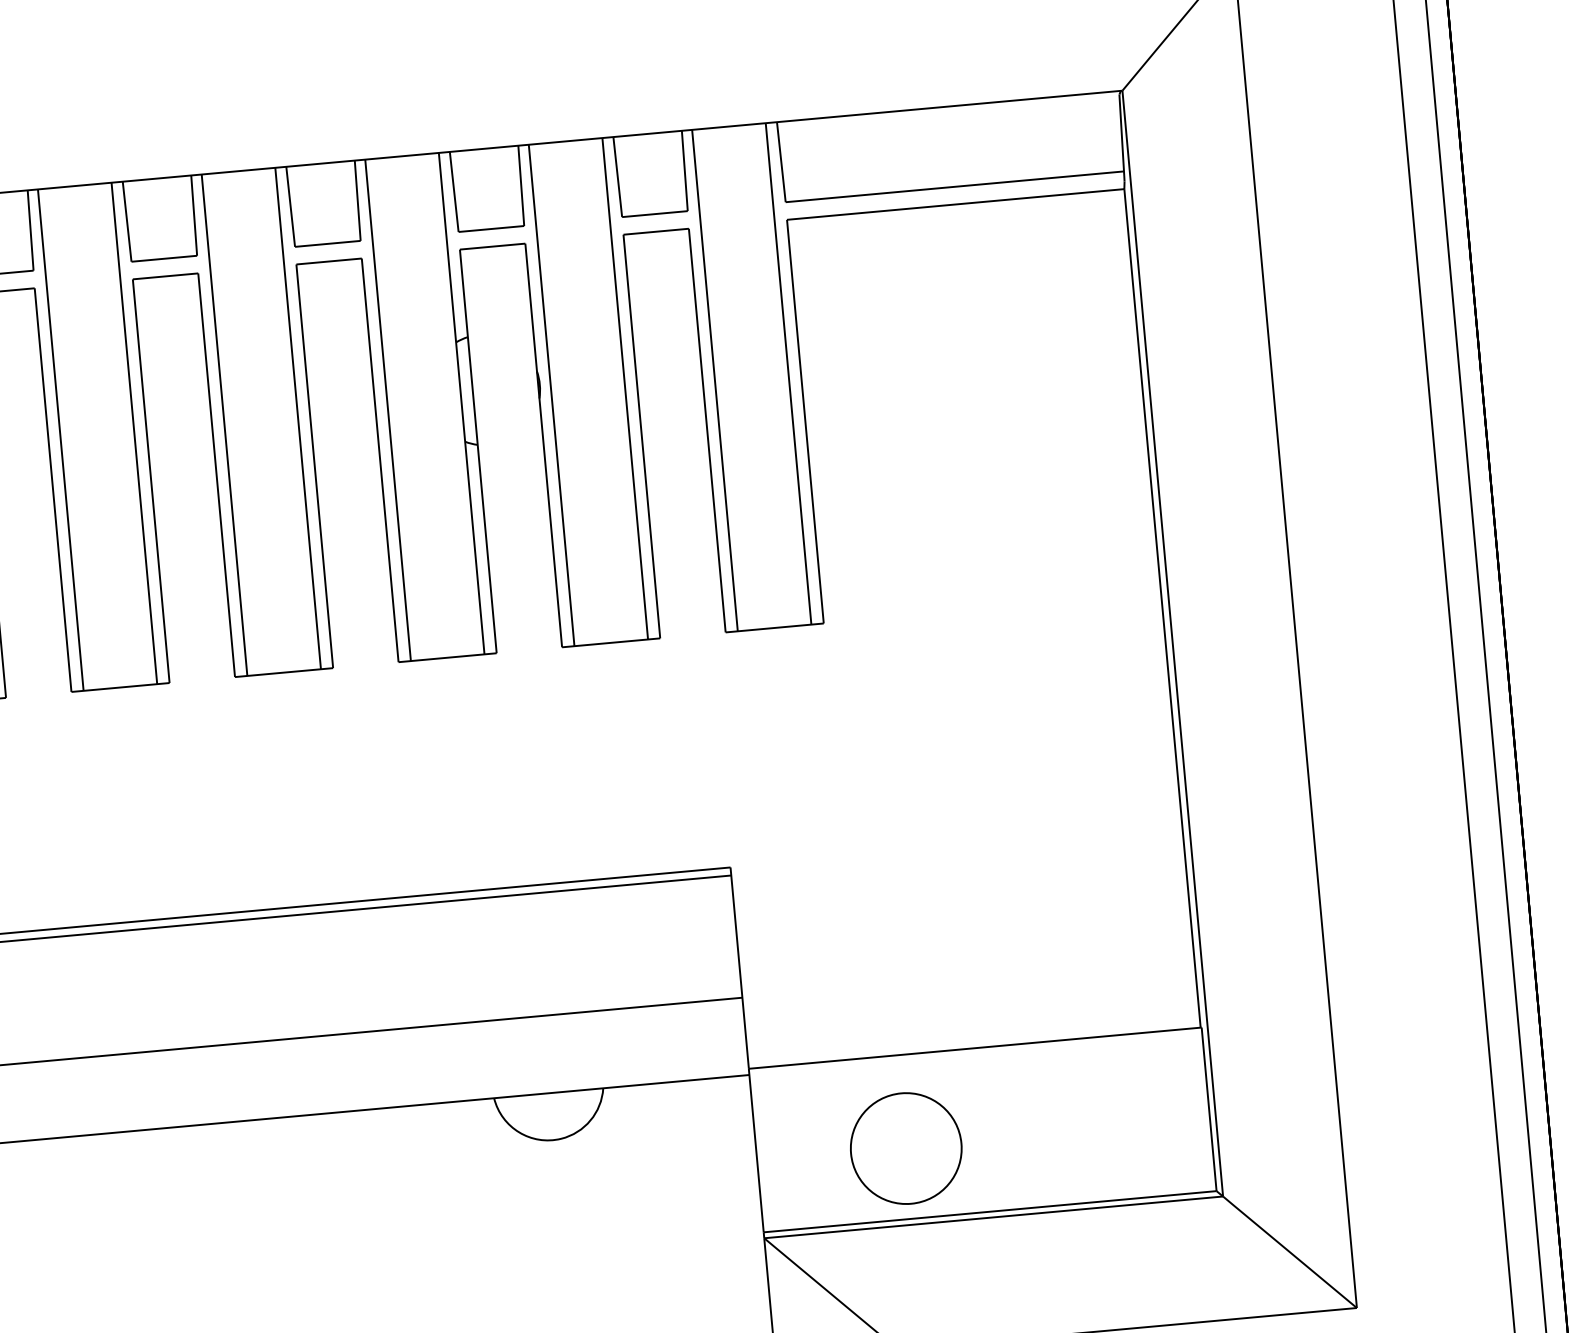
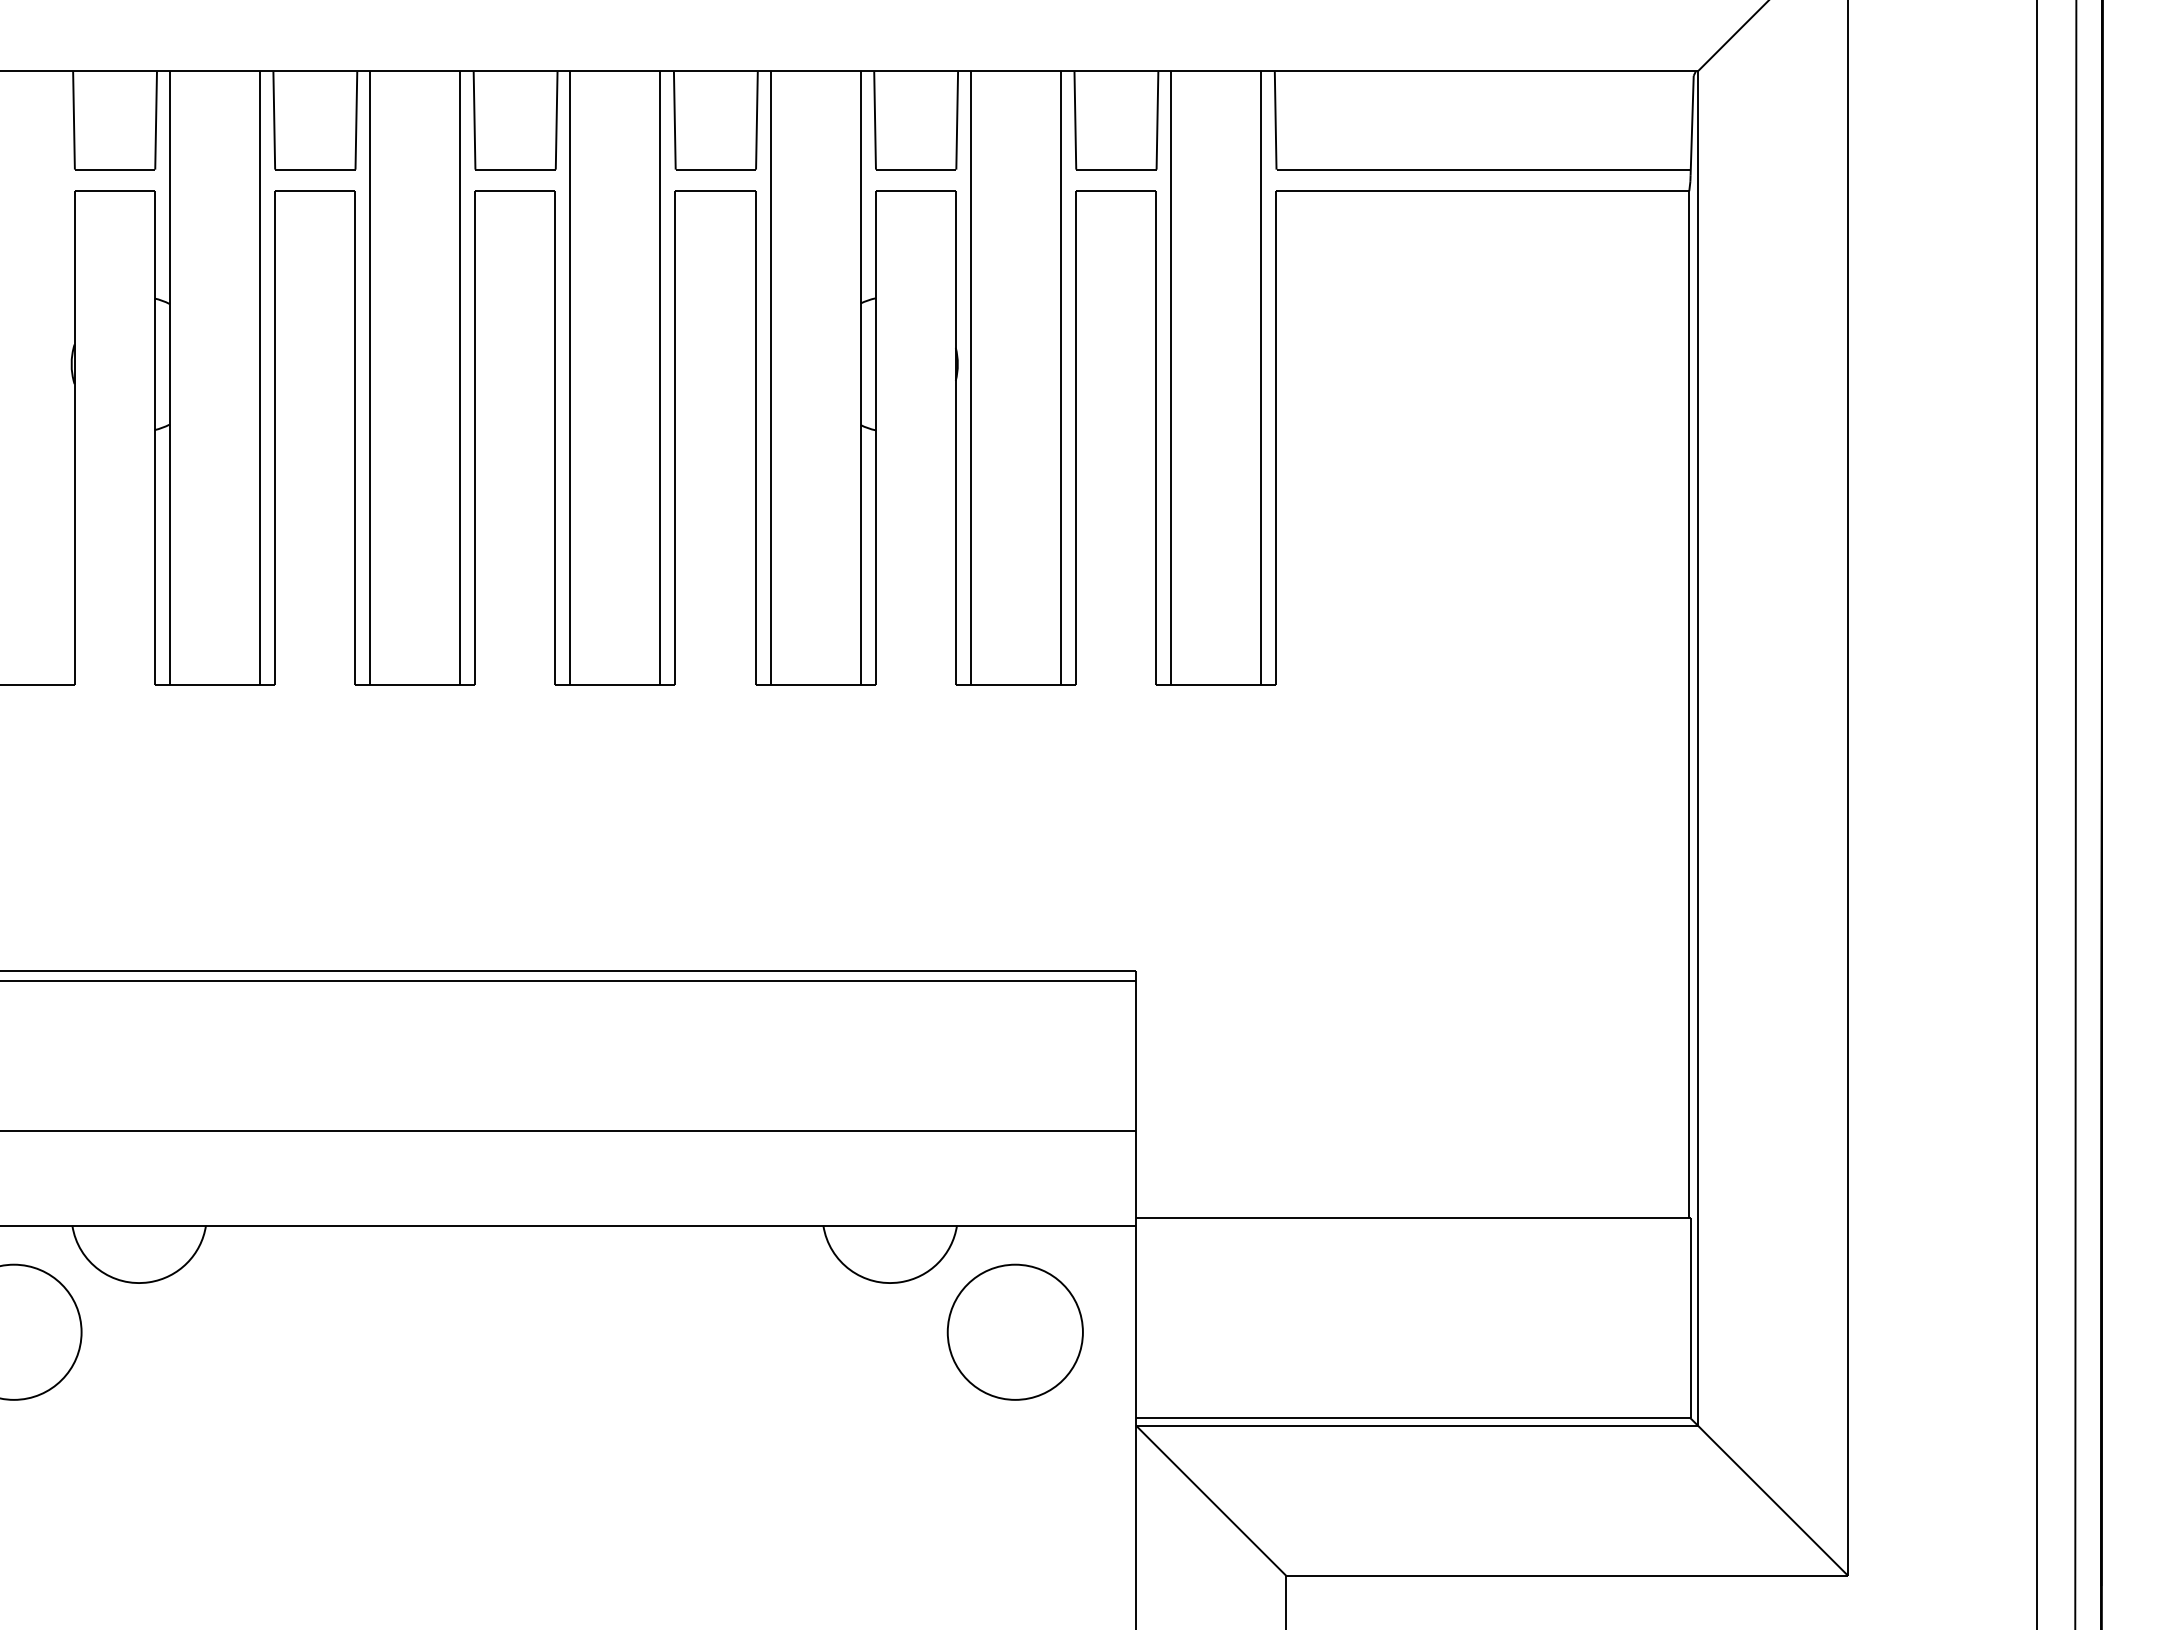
part: (905, 1147) -> (1014, 1331), moved

